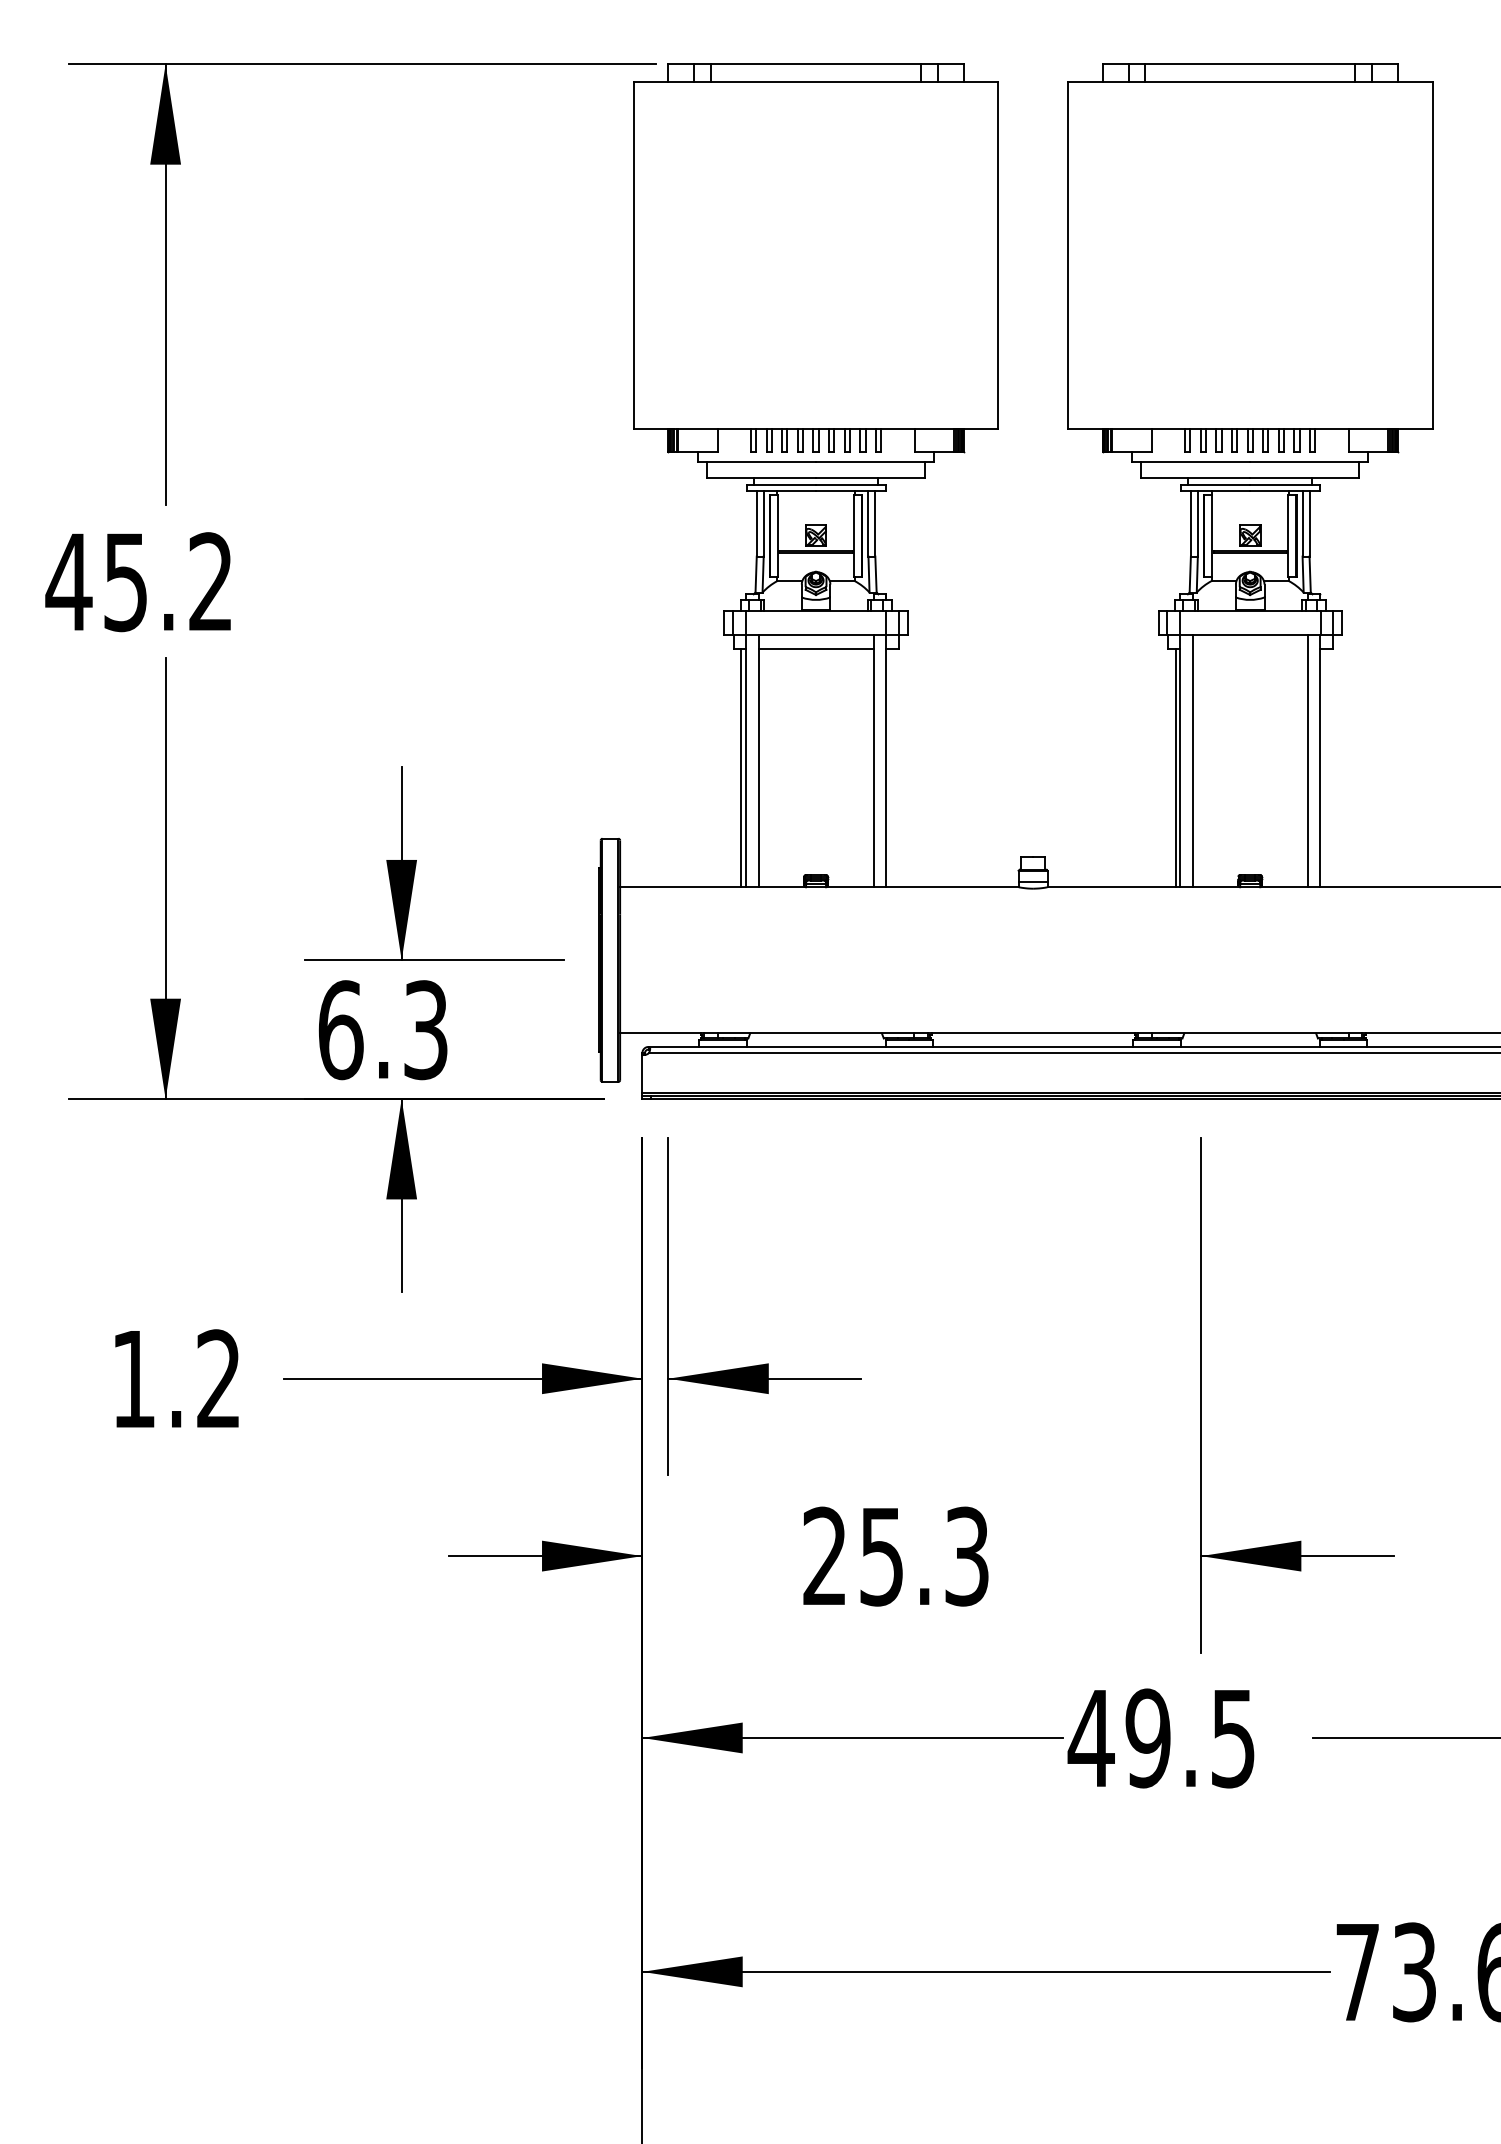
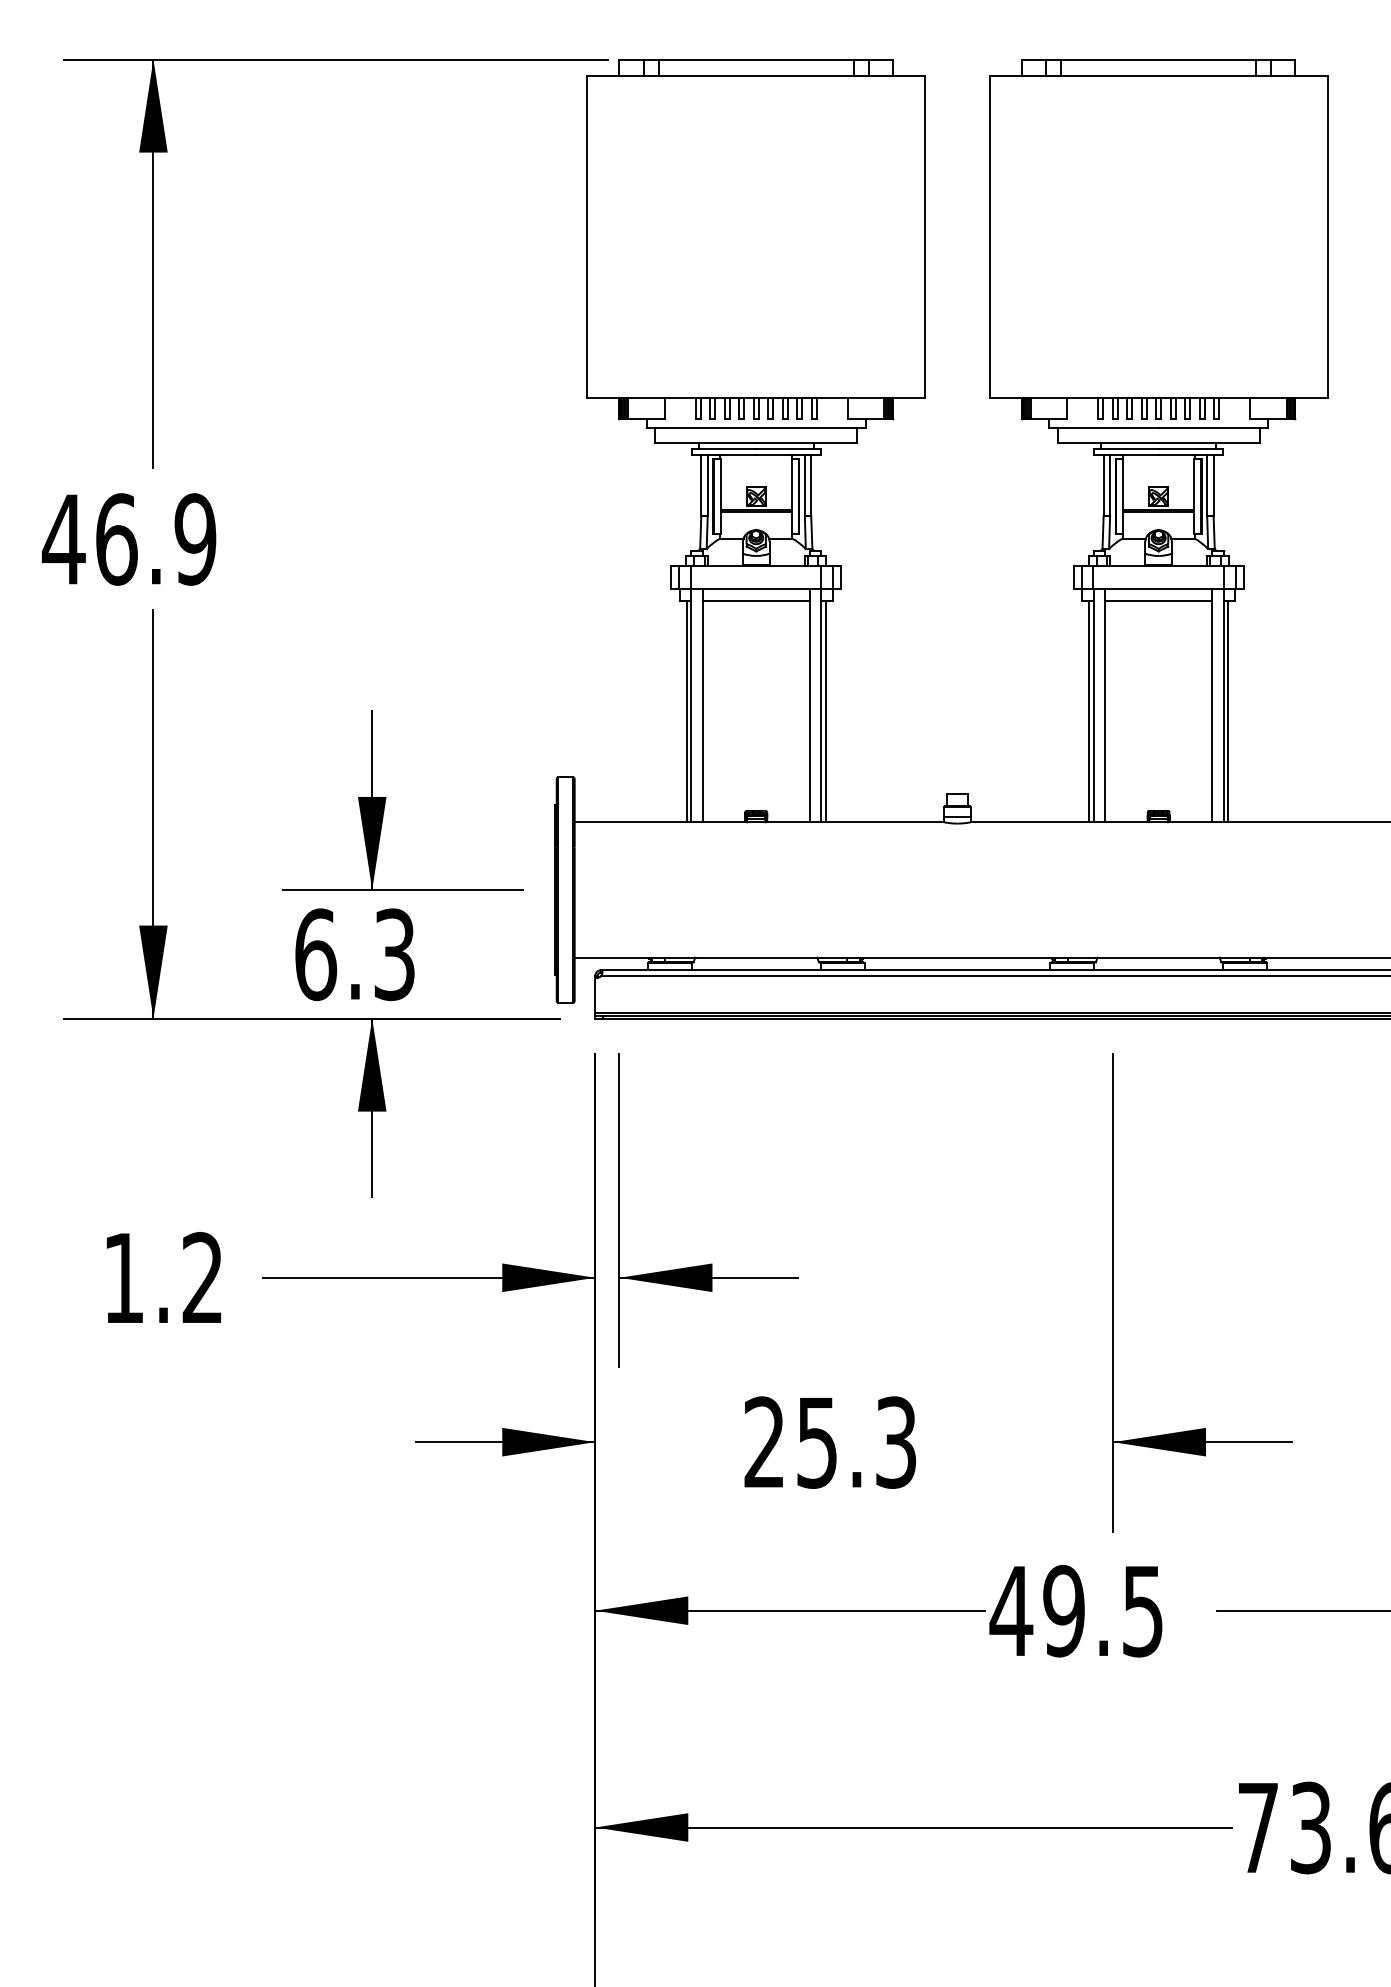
text: (168, 582) -> (156, 539), 45.2 -> 46.9
line: (1249, 649) -> (1157, 601), added
line: (890, 768) -> (825, 712), added
line: (1324, 768) -> (1227, 712), added

